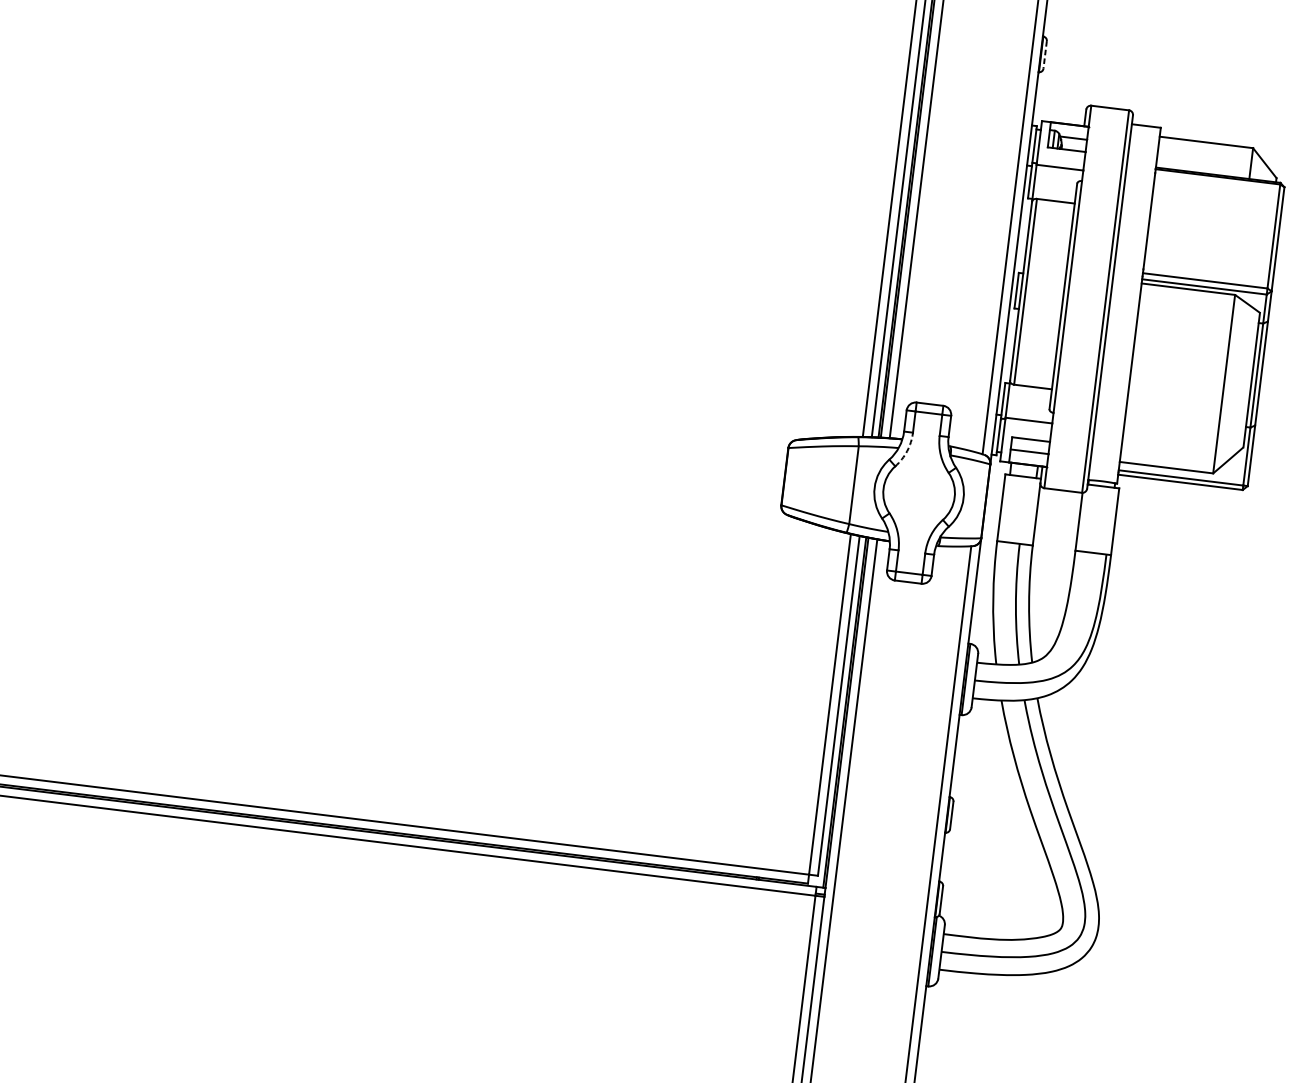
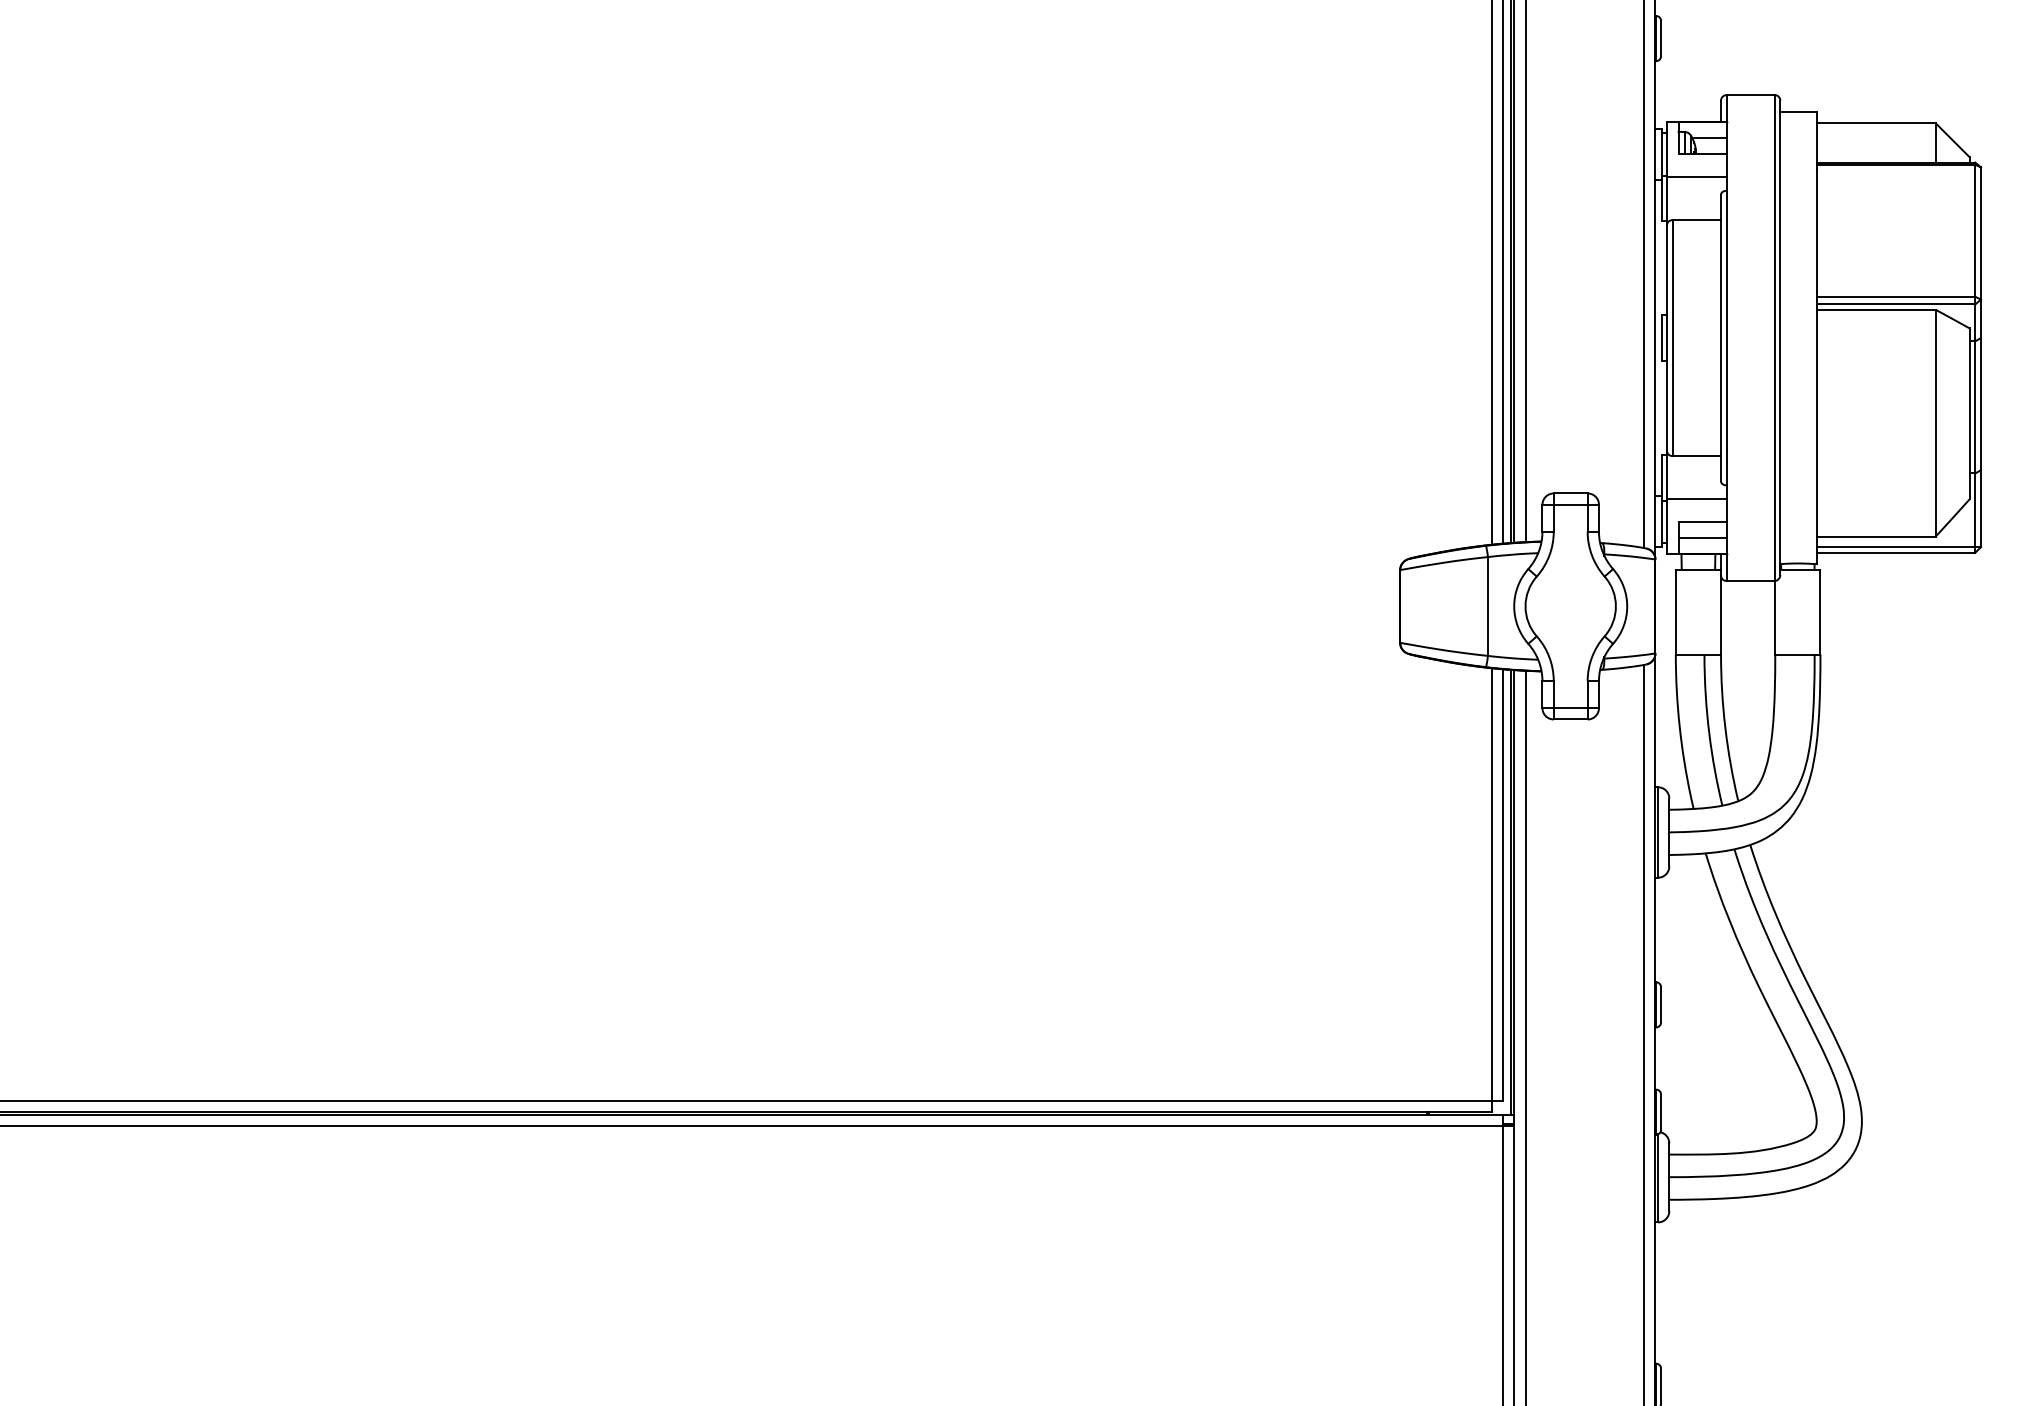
line: (1045, 54) -> (1661, 38), dashed -> solid
arc: (907, 450) -> (1549, 555), dashed -> solid

